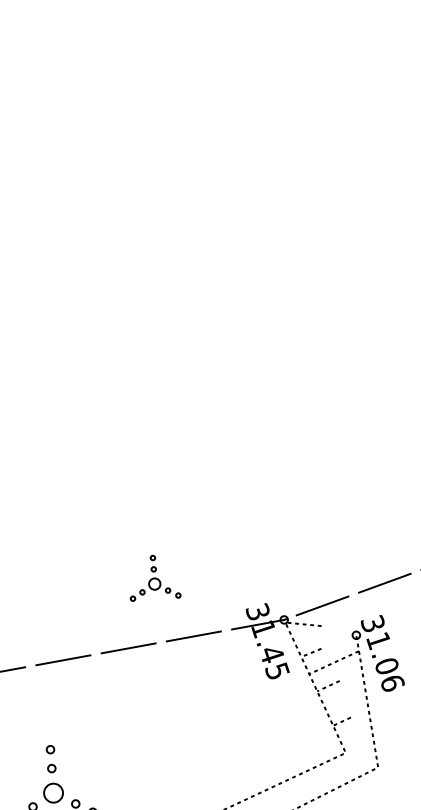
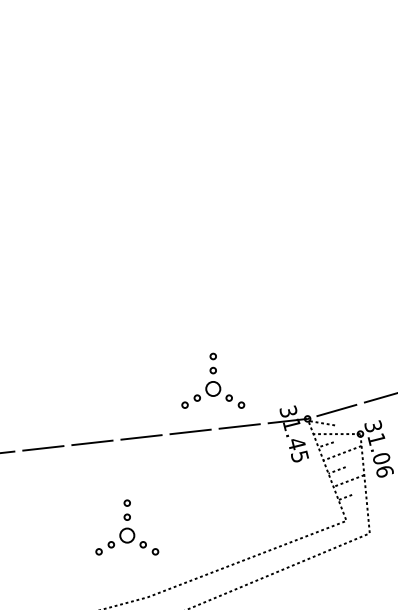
part: (154, 577) -> (213, 380), size x1.67
line: (324, 638) -> (336, 434), added
line: (344, 698) -> (348, 480), added

